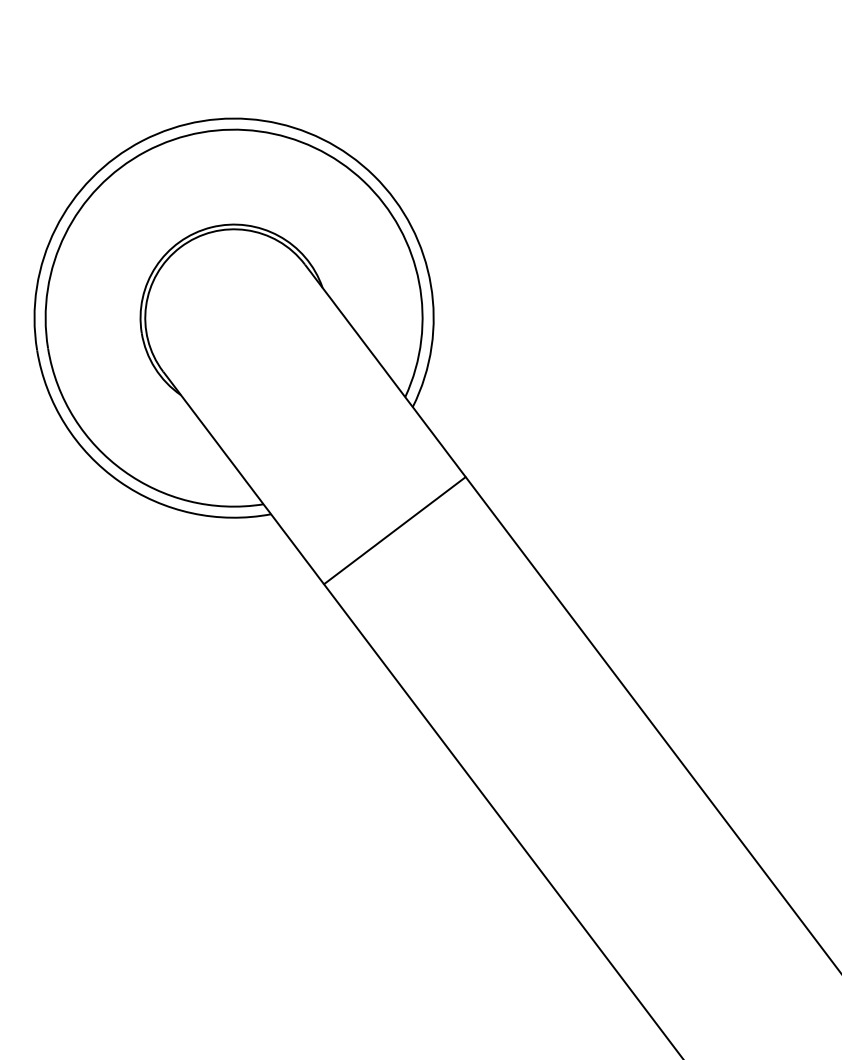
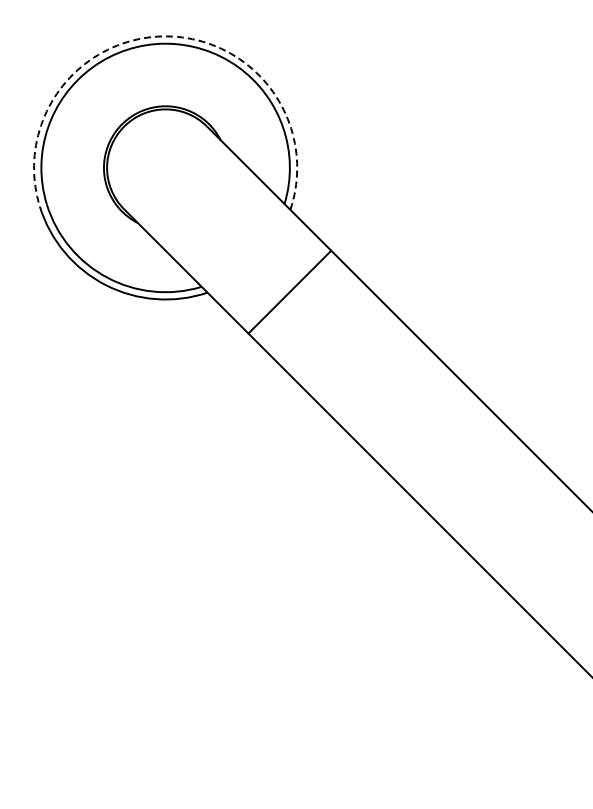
arc: (264, 121) -> (167, 36), solid -> dashed

